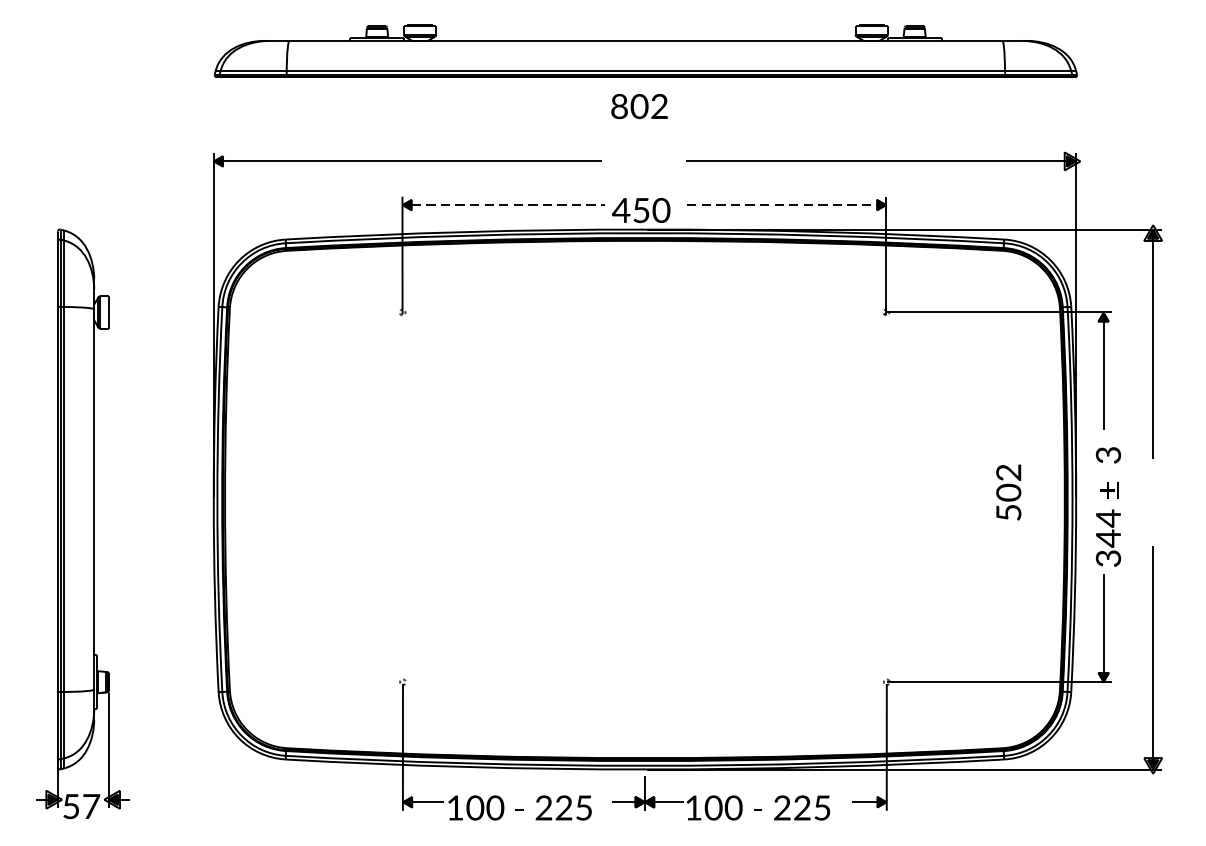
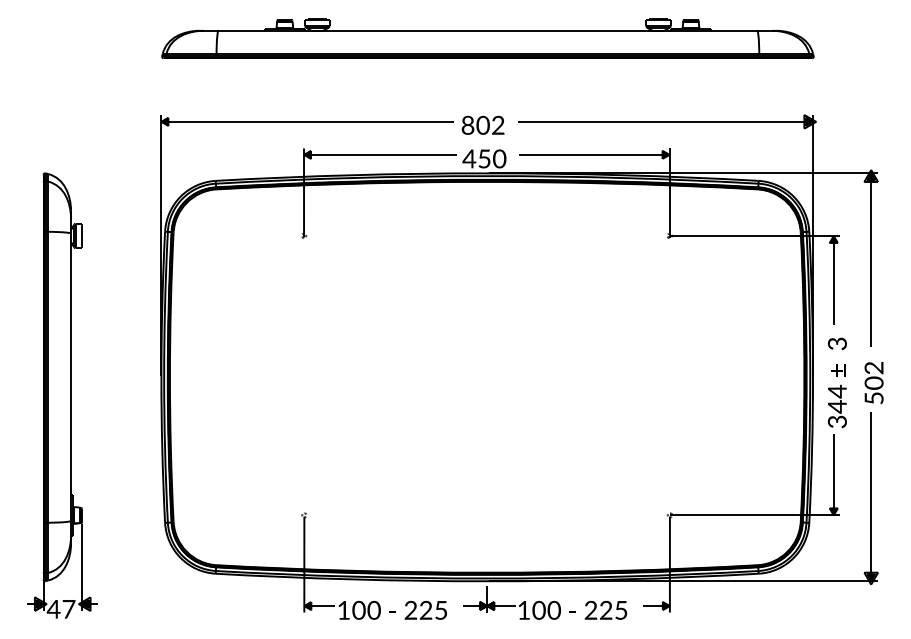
text: (638, 105) -> (482, 124), moved
line: (507, 204) -> (383, 154), dashed -> solid
line: (781, 204) -> (590, 154), dashed -> solid
text: (1007, 493) -> (873, 383), moved
text: (70, 806) -> (53, 609), 57 -> 47

